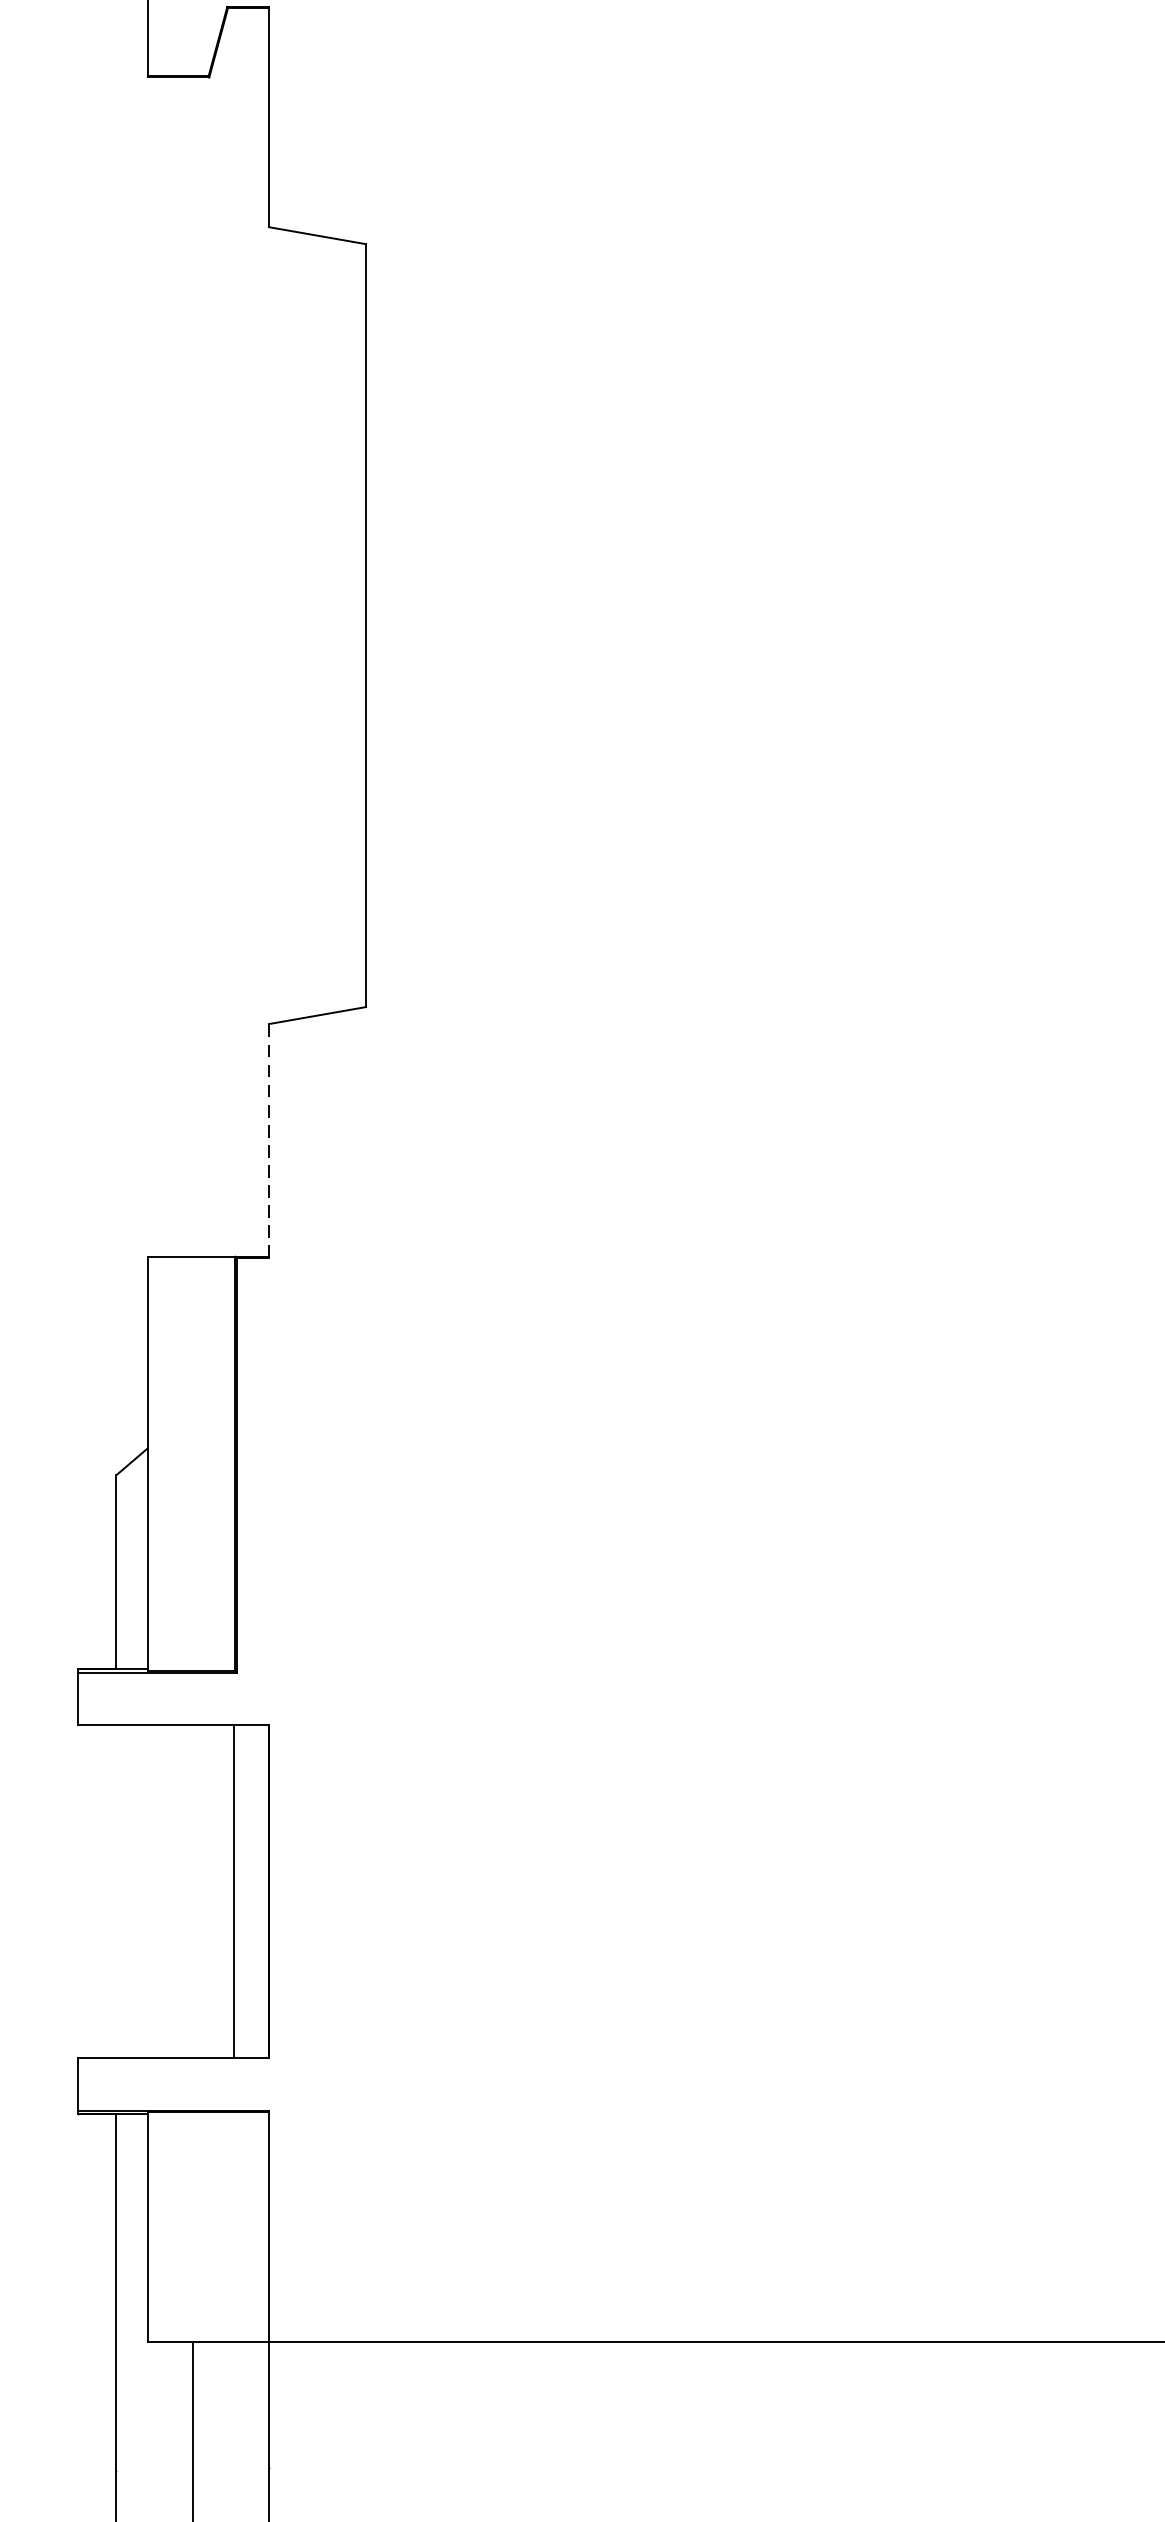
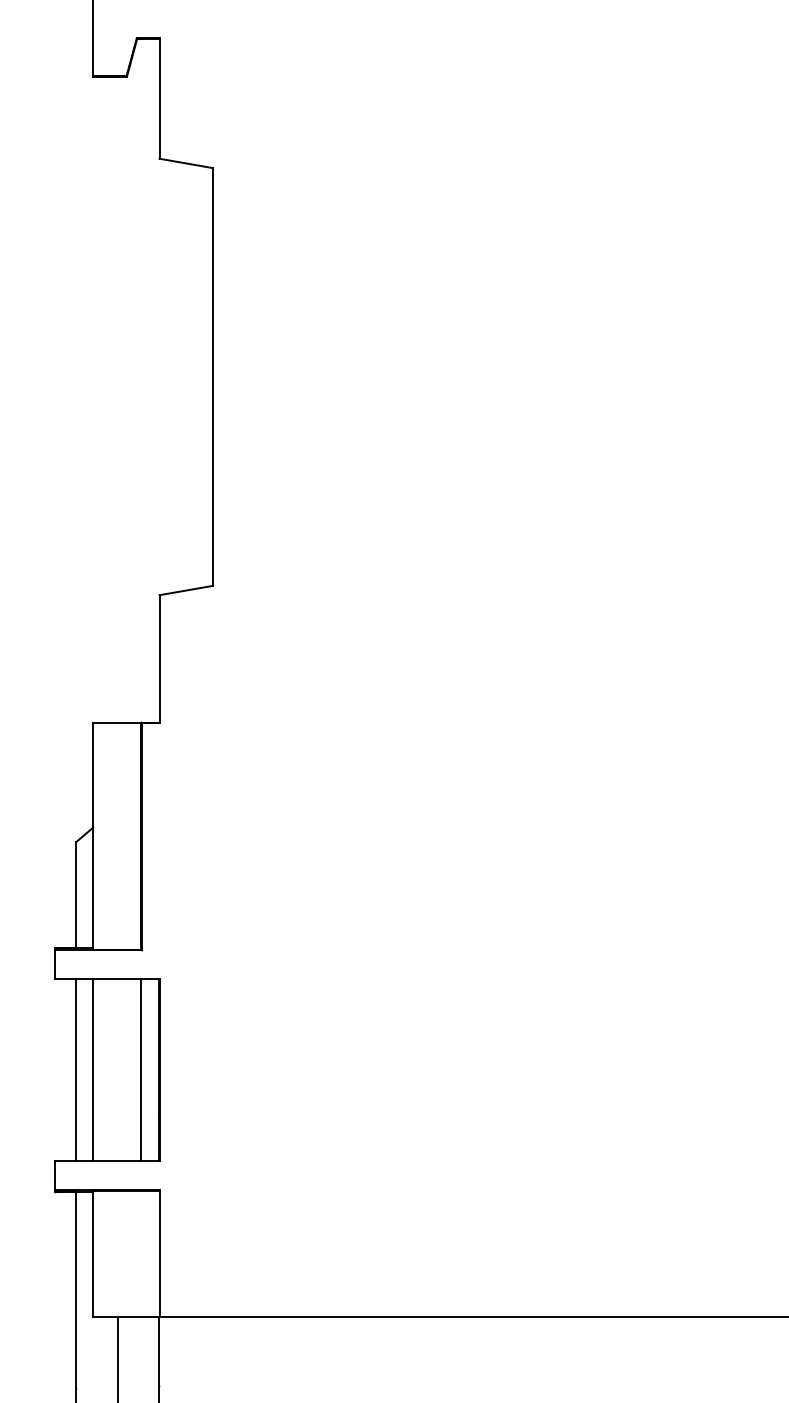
line: (268, 1139) -> (159, 658), dashed -> solid
line: (117, 1891) -> (76, 1070), added
line: (148, 1891) -> (93, 1070), added

